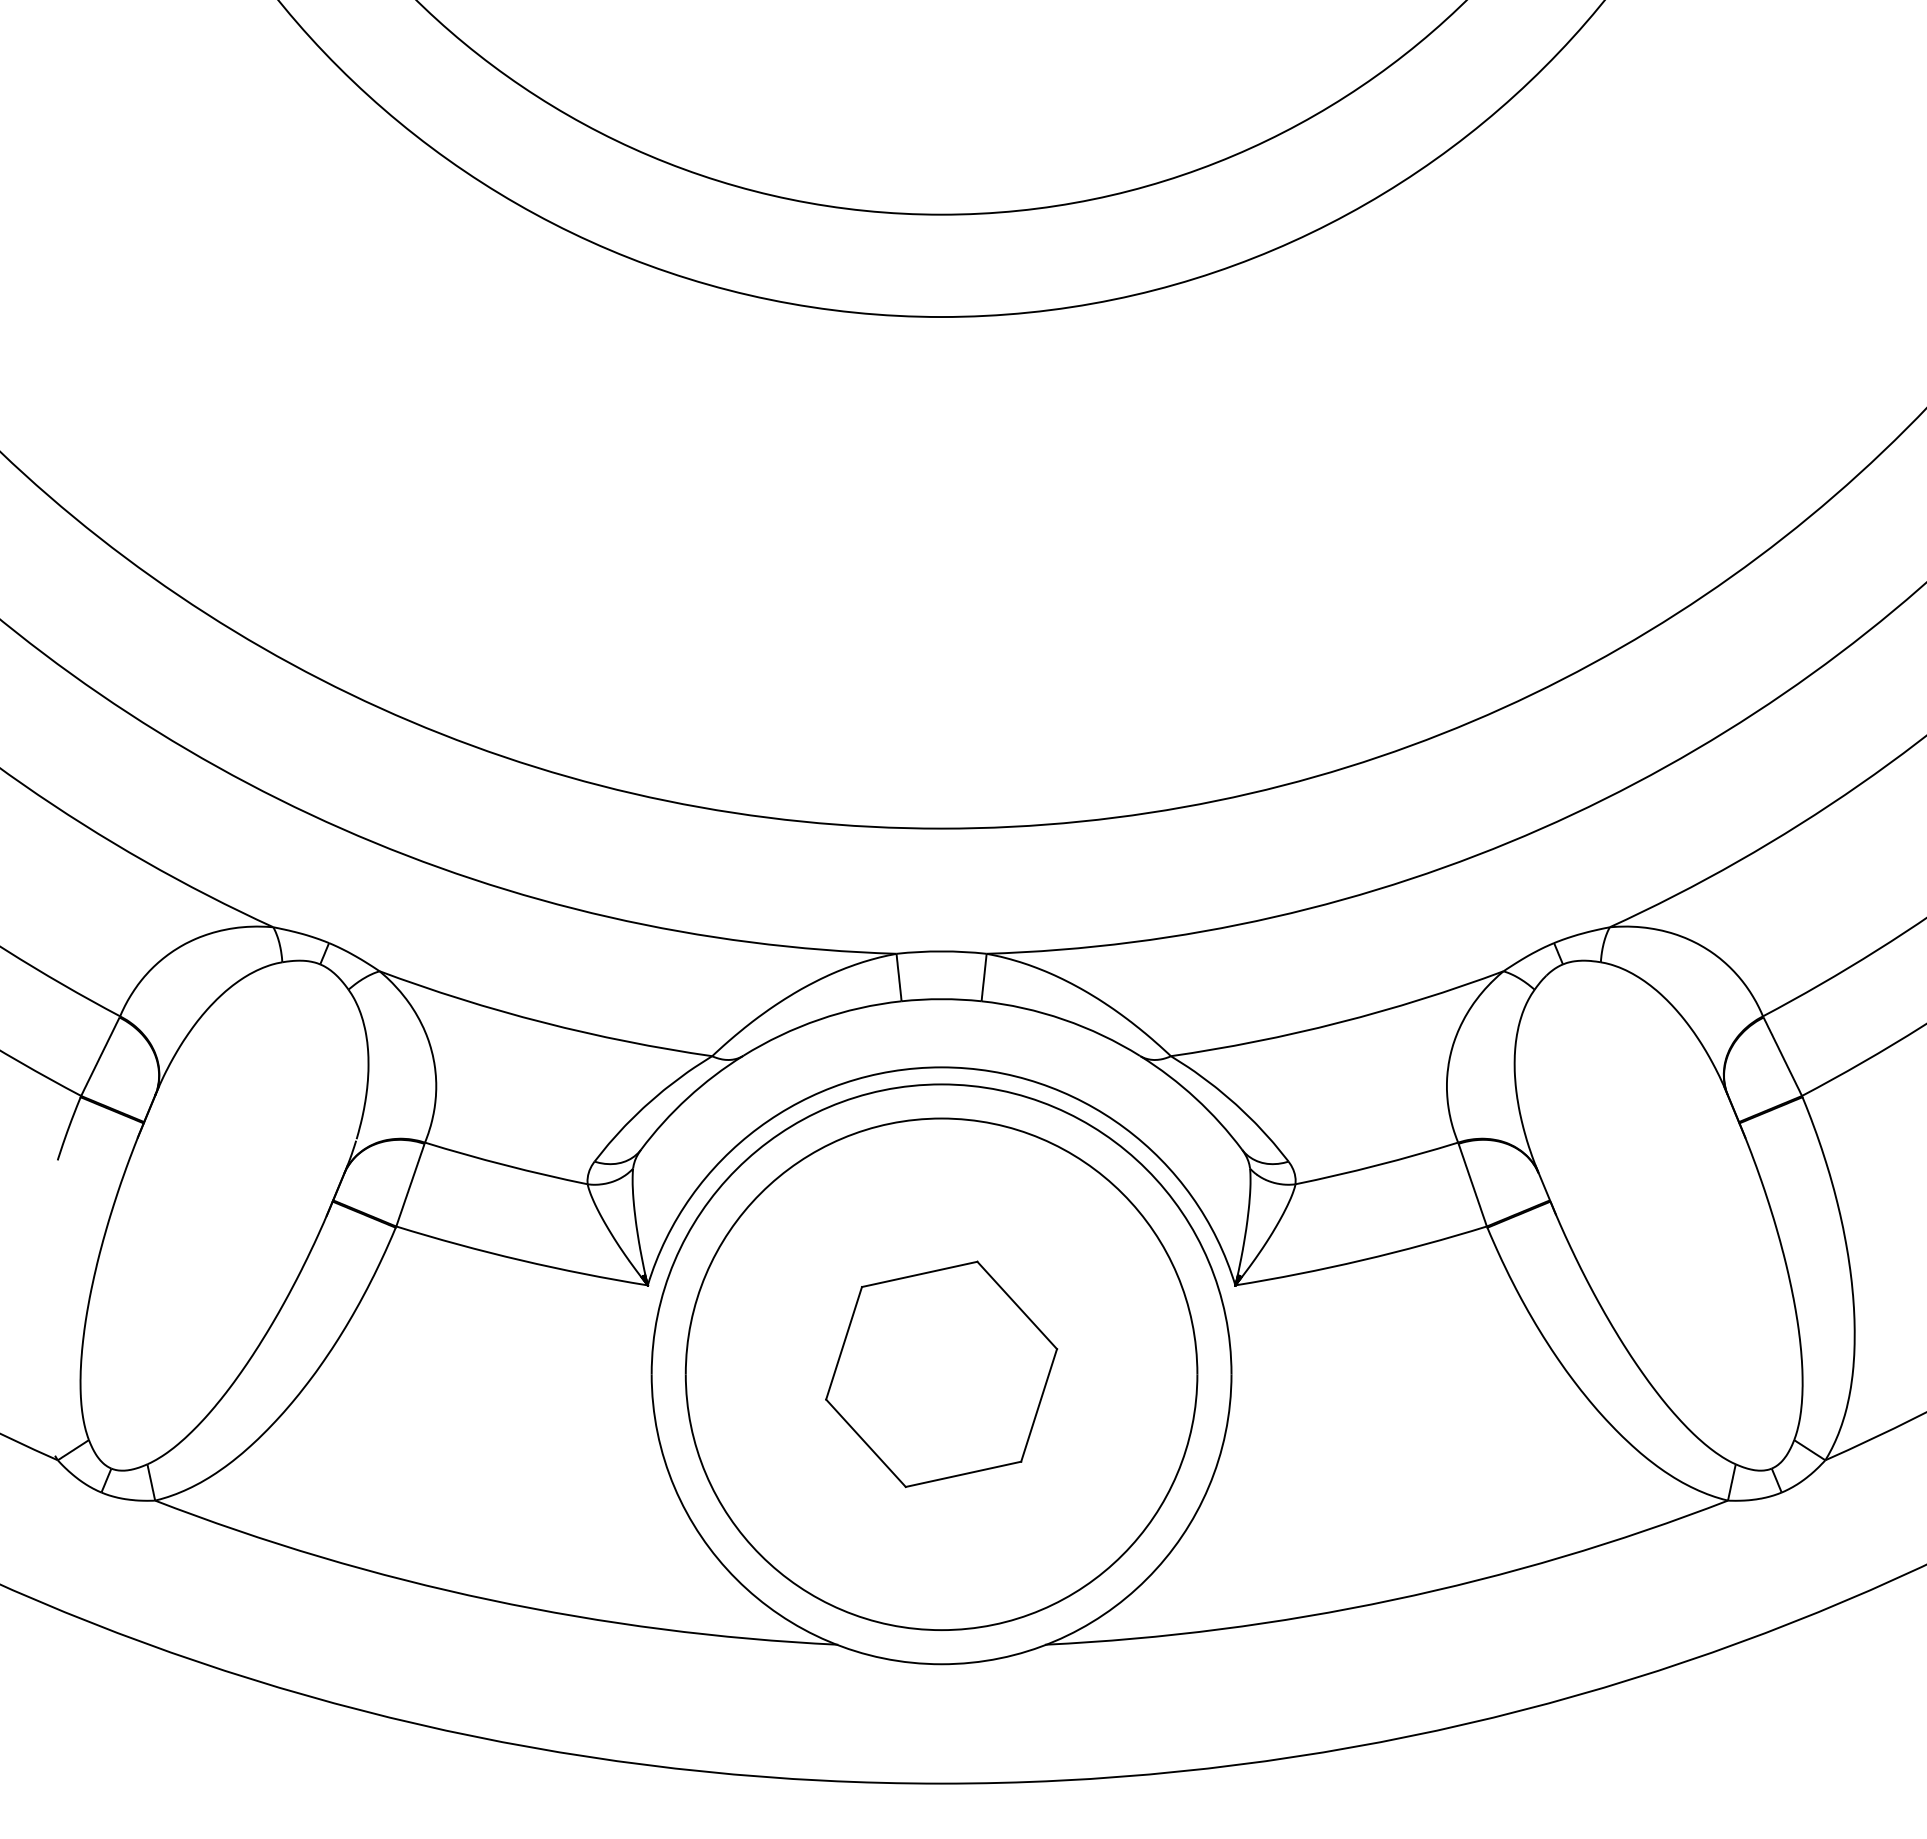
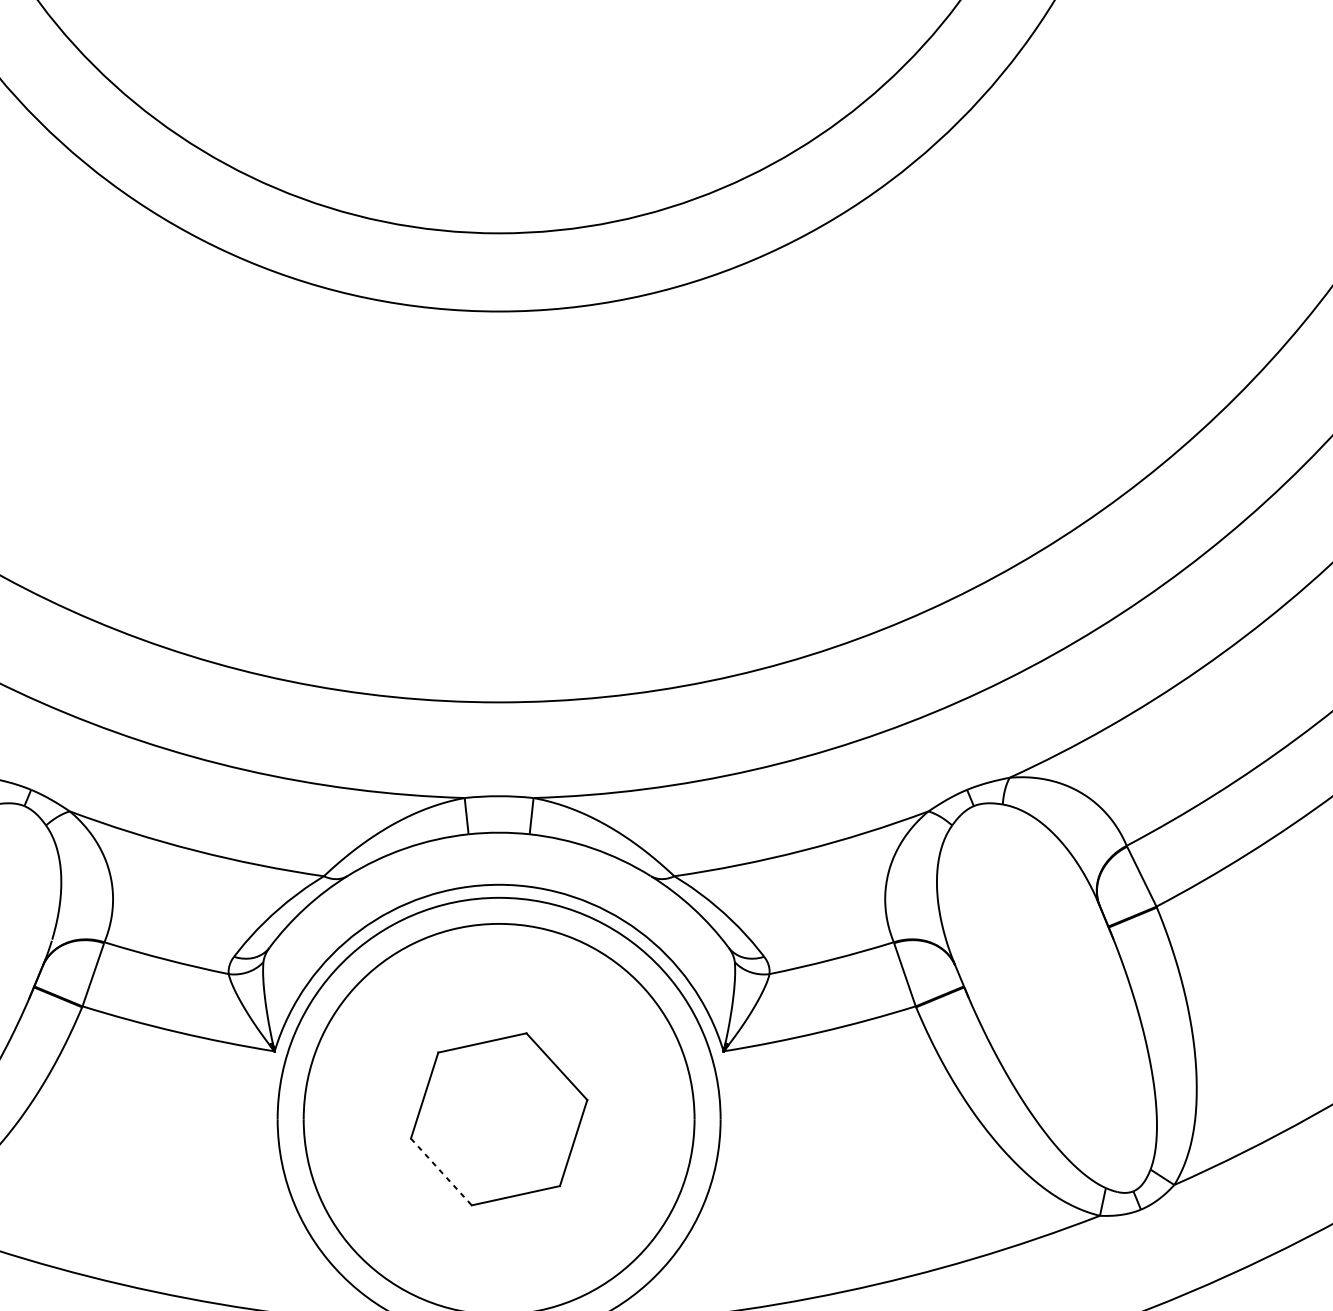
line: (866, 1443) -> (441, 1172), solid -> dashed

